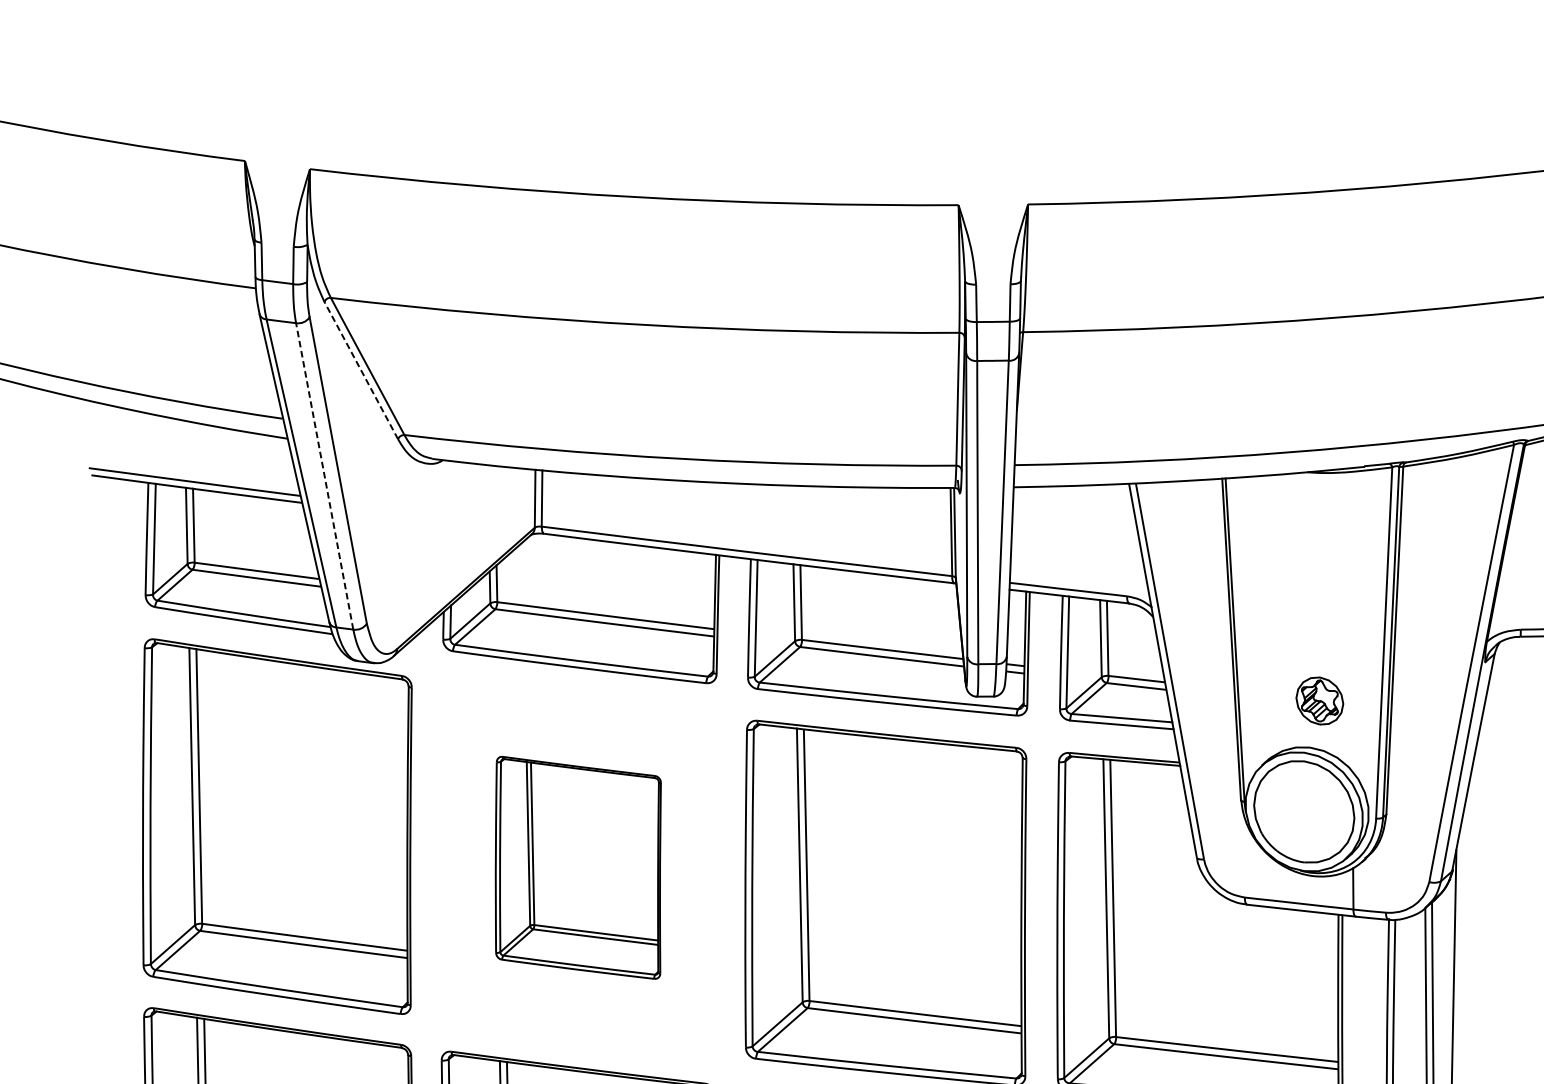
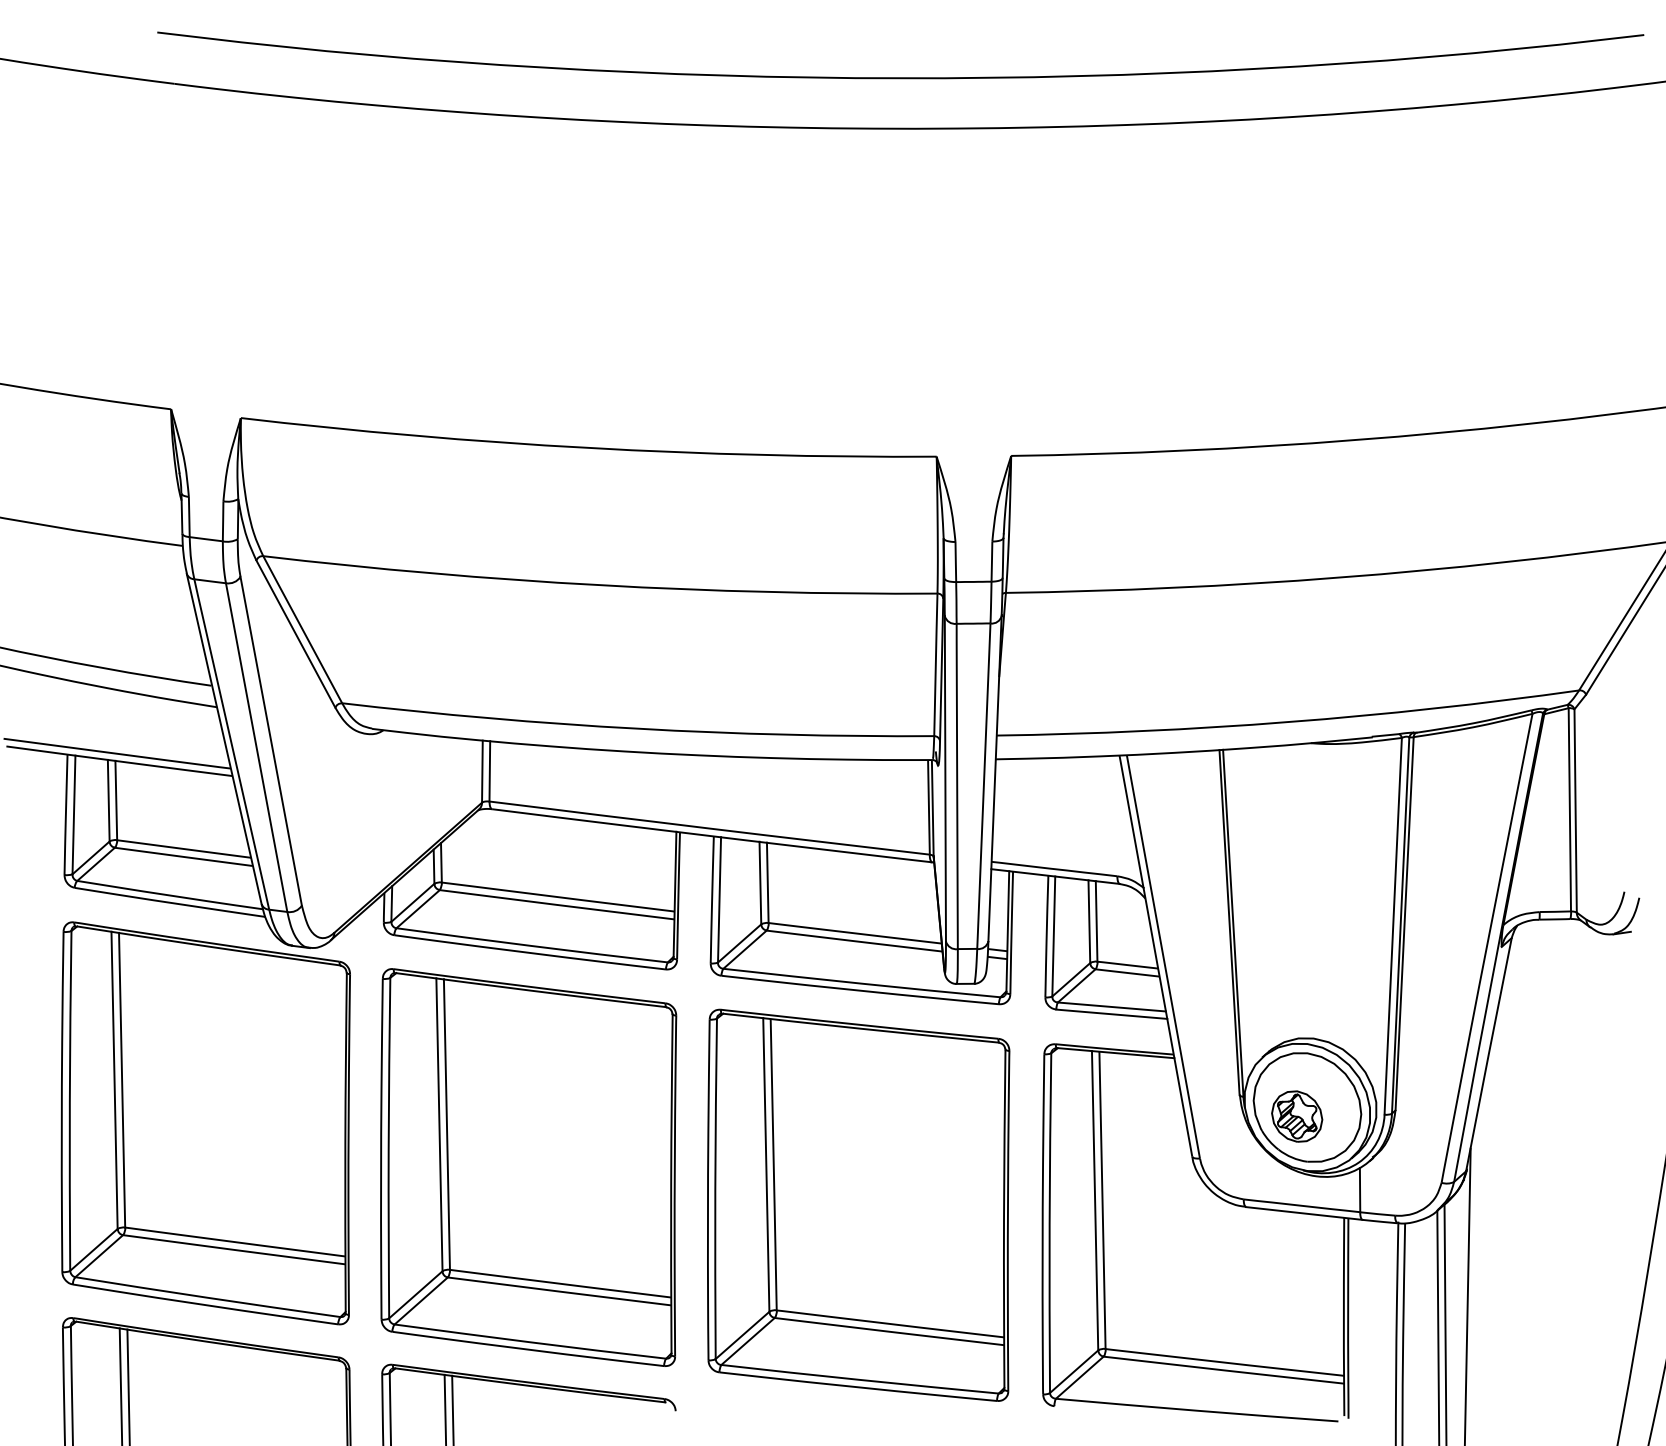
line: (360, 370) -> (295, 633), dashed -> solid
line: (324, 477) -> (256, 748), dashed -> solid
part: (1320, 700) -> (1297, 1116), moved
part: (578, 867) -> (528, 1167), size x1.67

